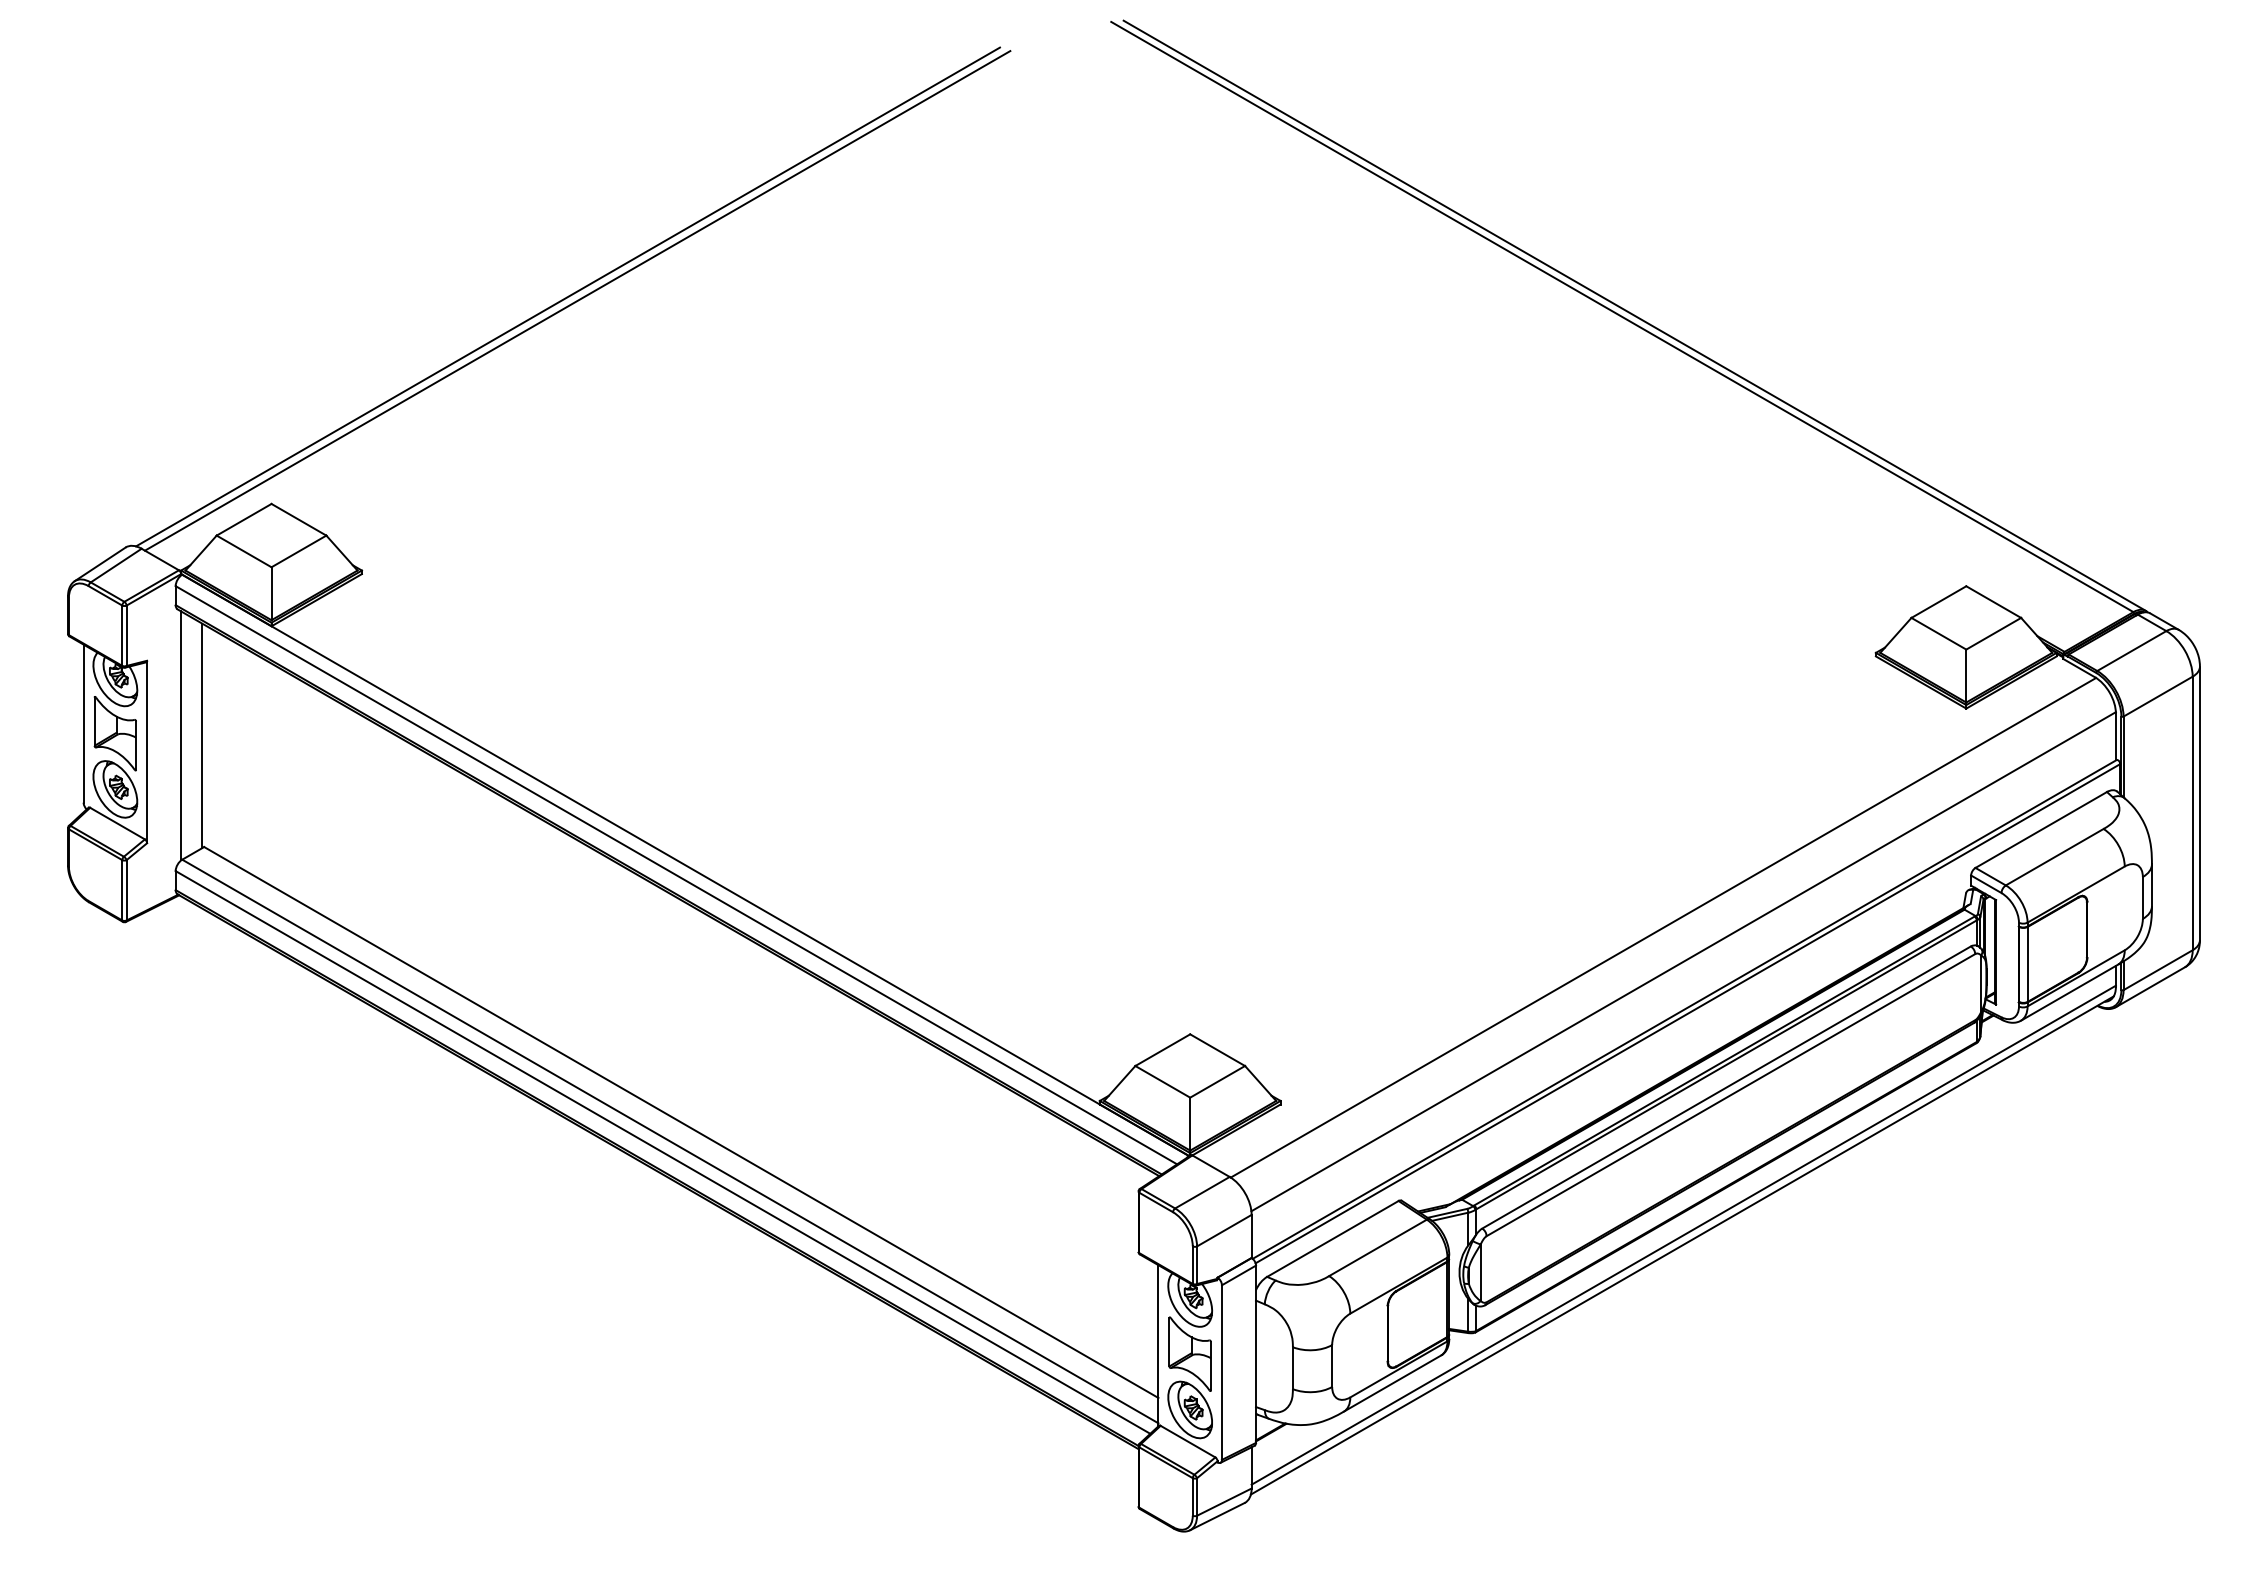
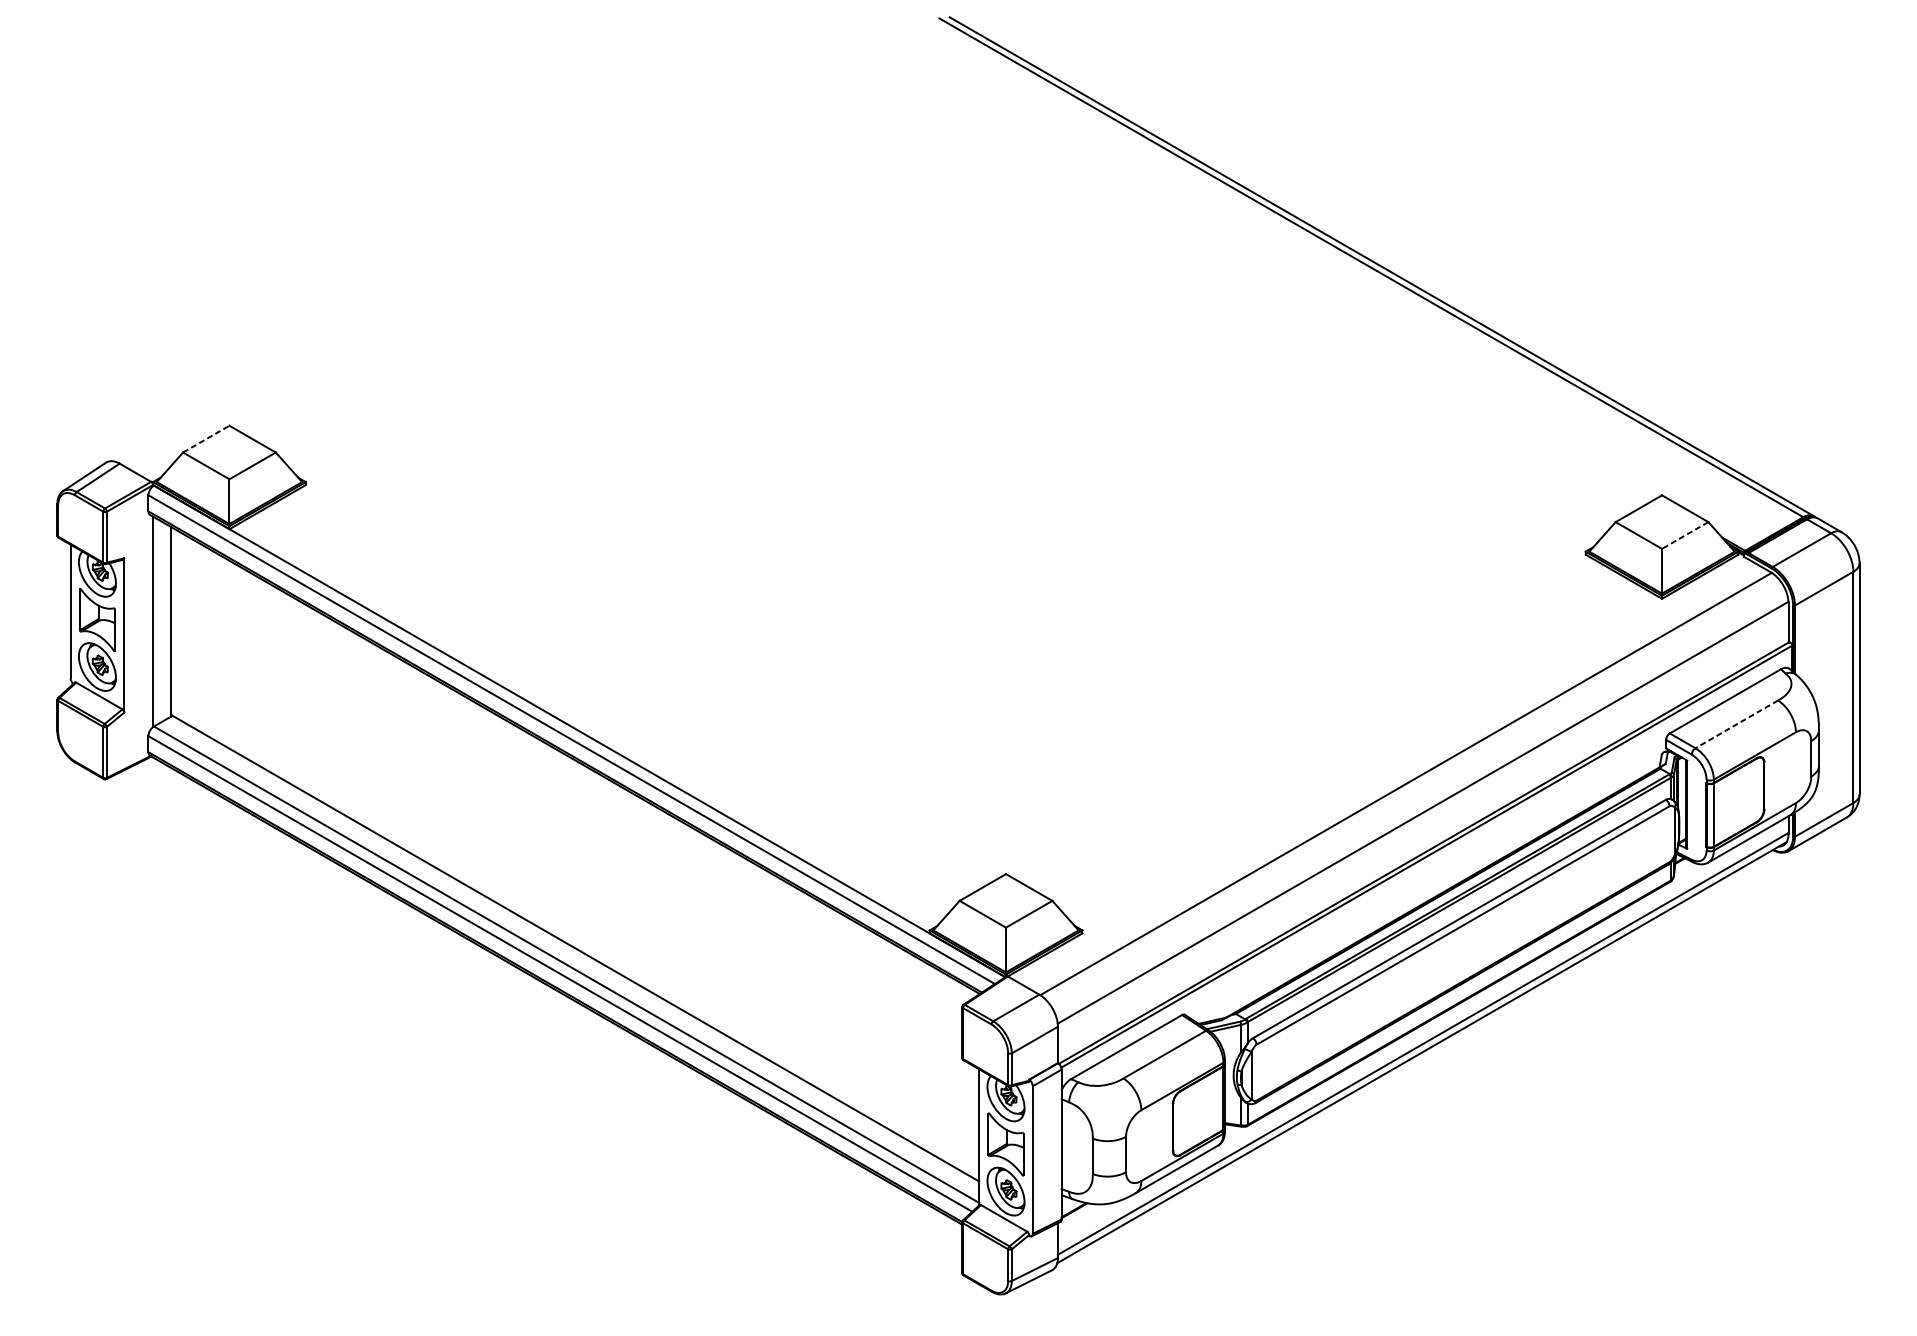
line: (568, 296) -> (480, 250), removed
line: (577, 300) -> (488, 253), removed
line: (244, 519) -> (206, 438), solid -> dashed
line: (1993, 633) -> (1685, 535), solid -> dashed
line: (2054, 857) -> (1736, 724), solid -> dashed

